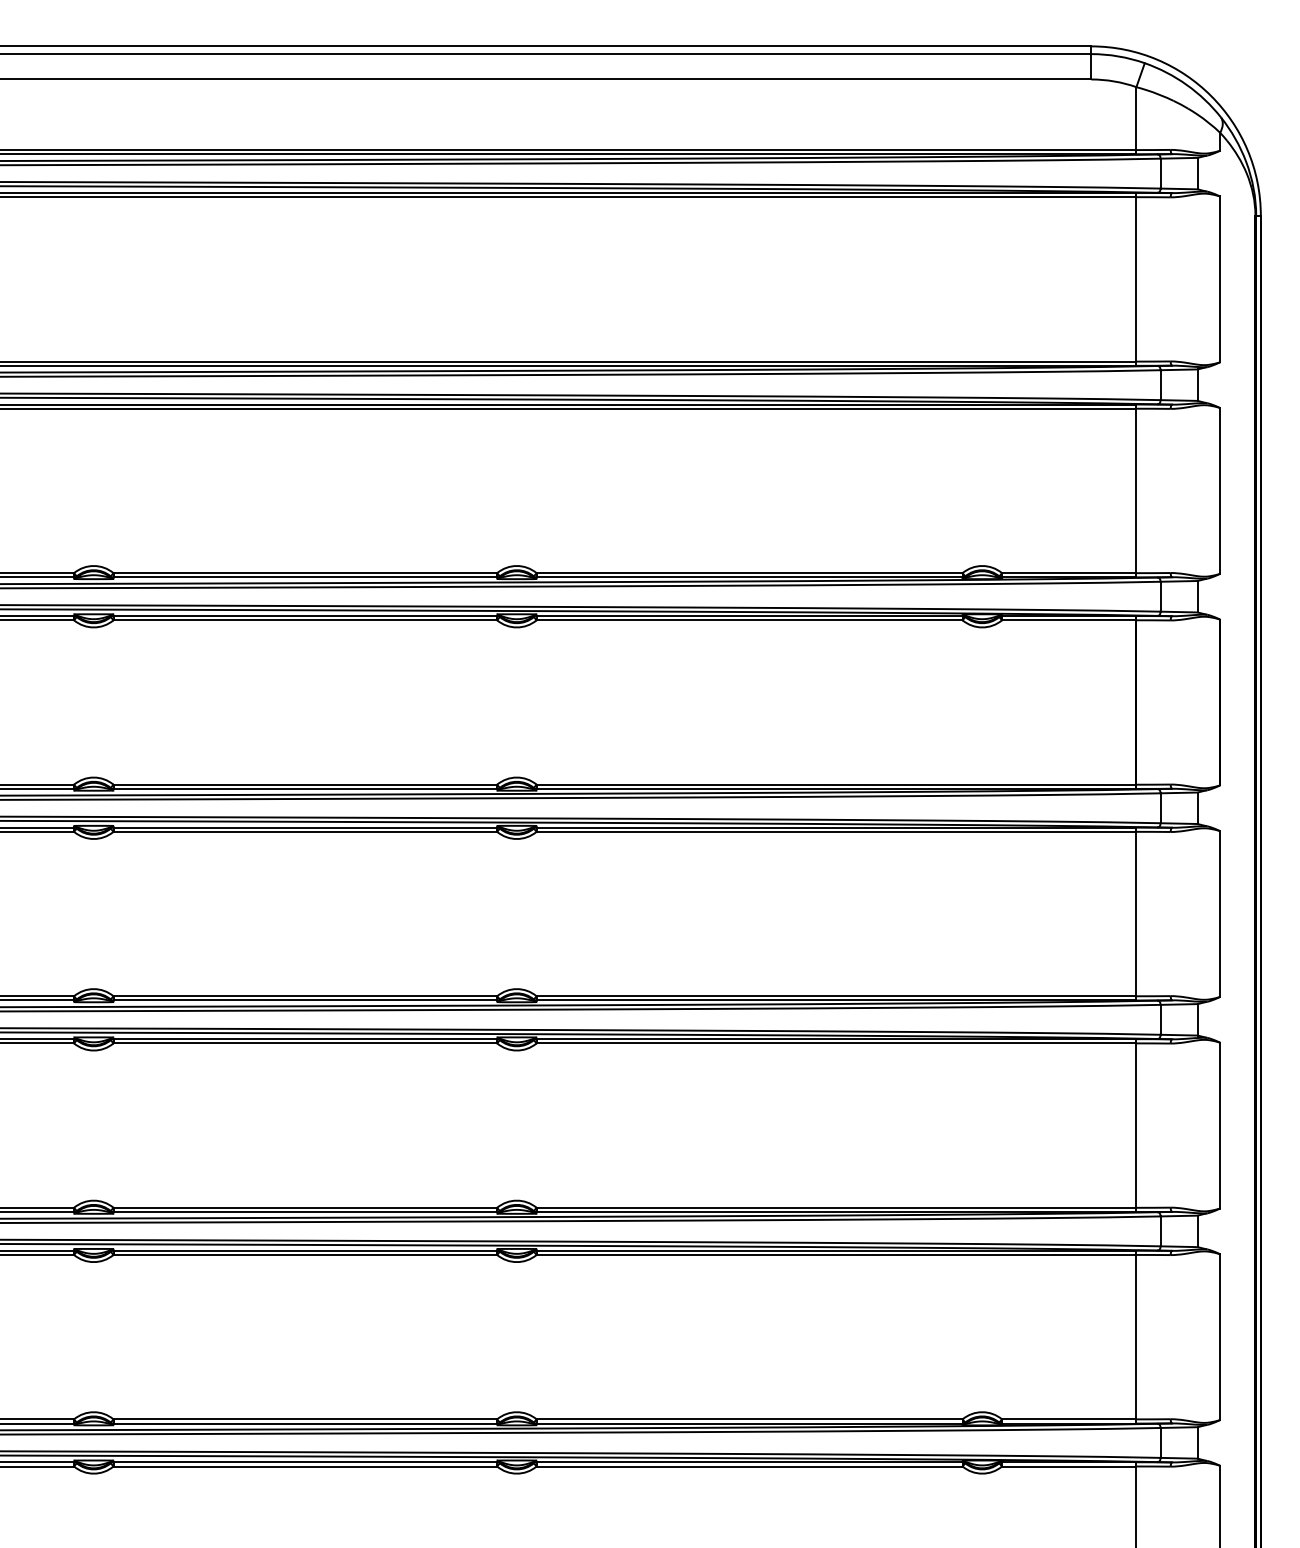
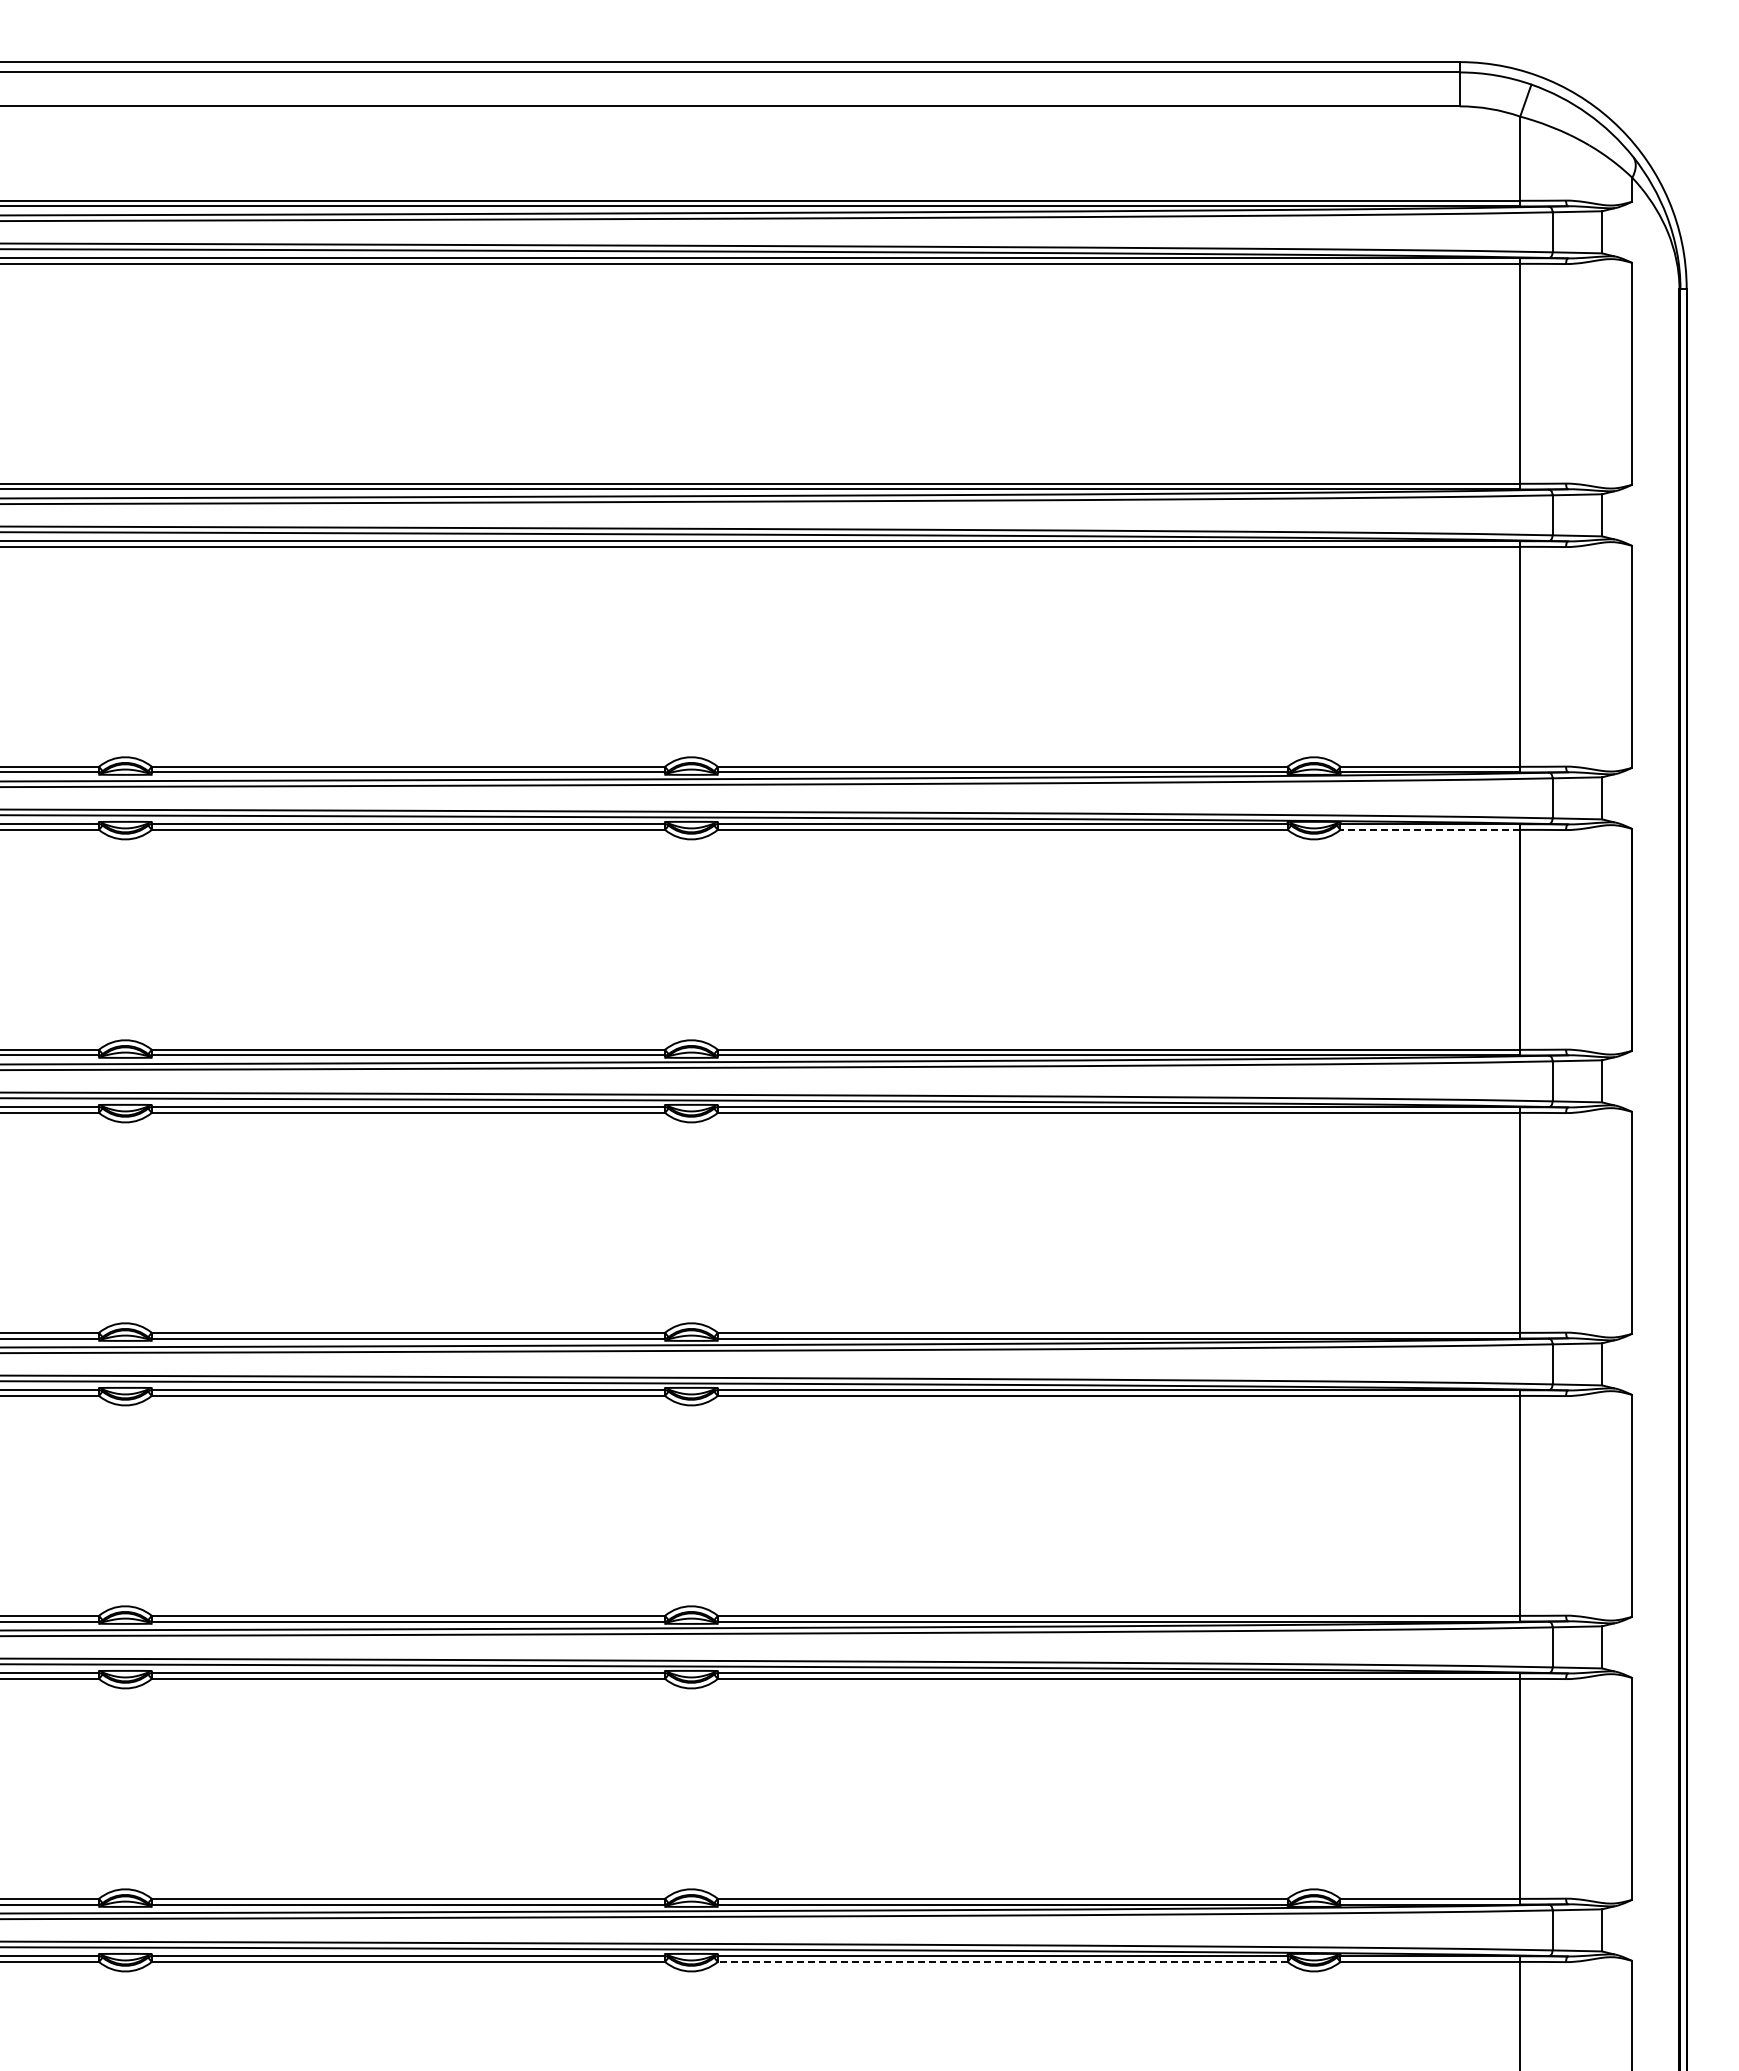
line: (1069, 620) -> (1430, 829), solid -> dashed
line: (749, 1466) -> (1002, 1961), solid -> dashed

